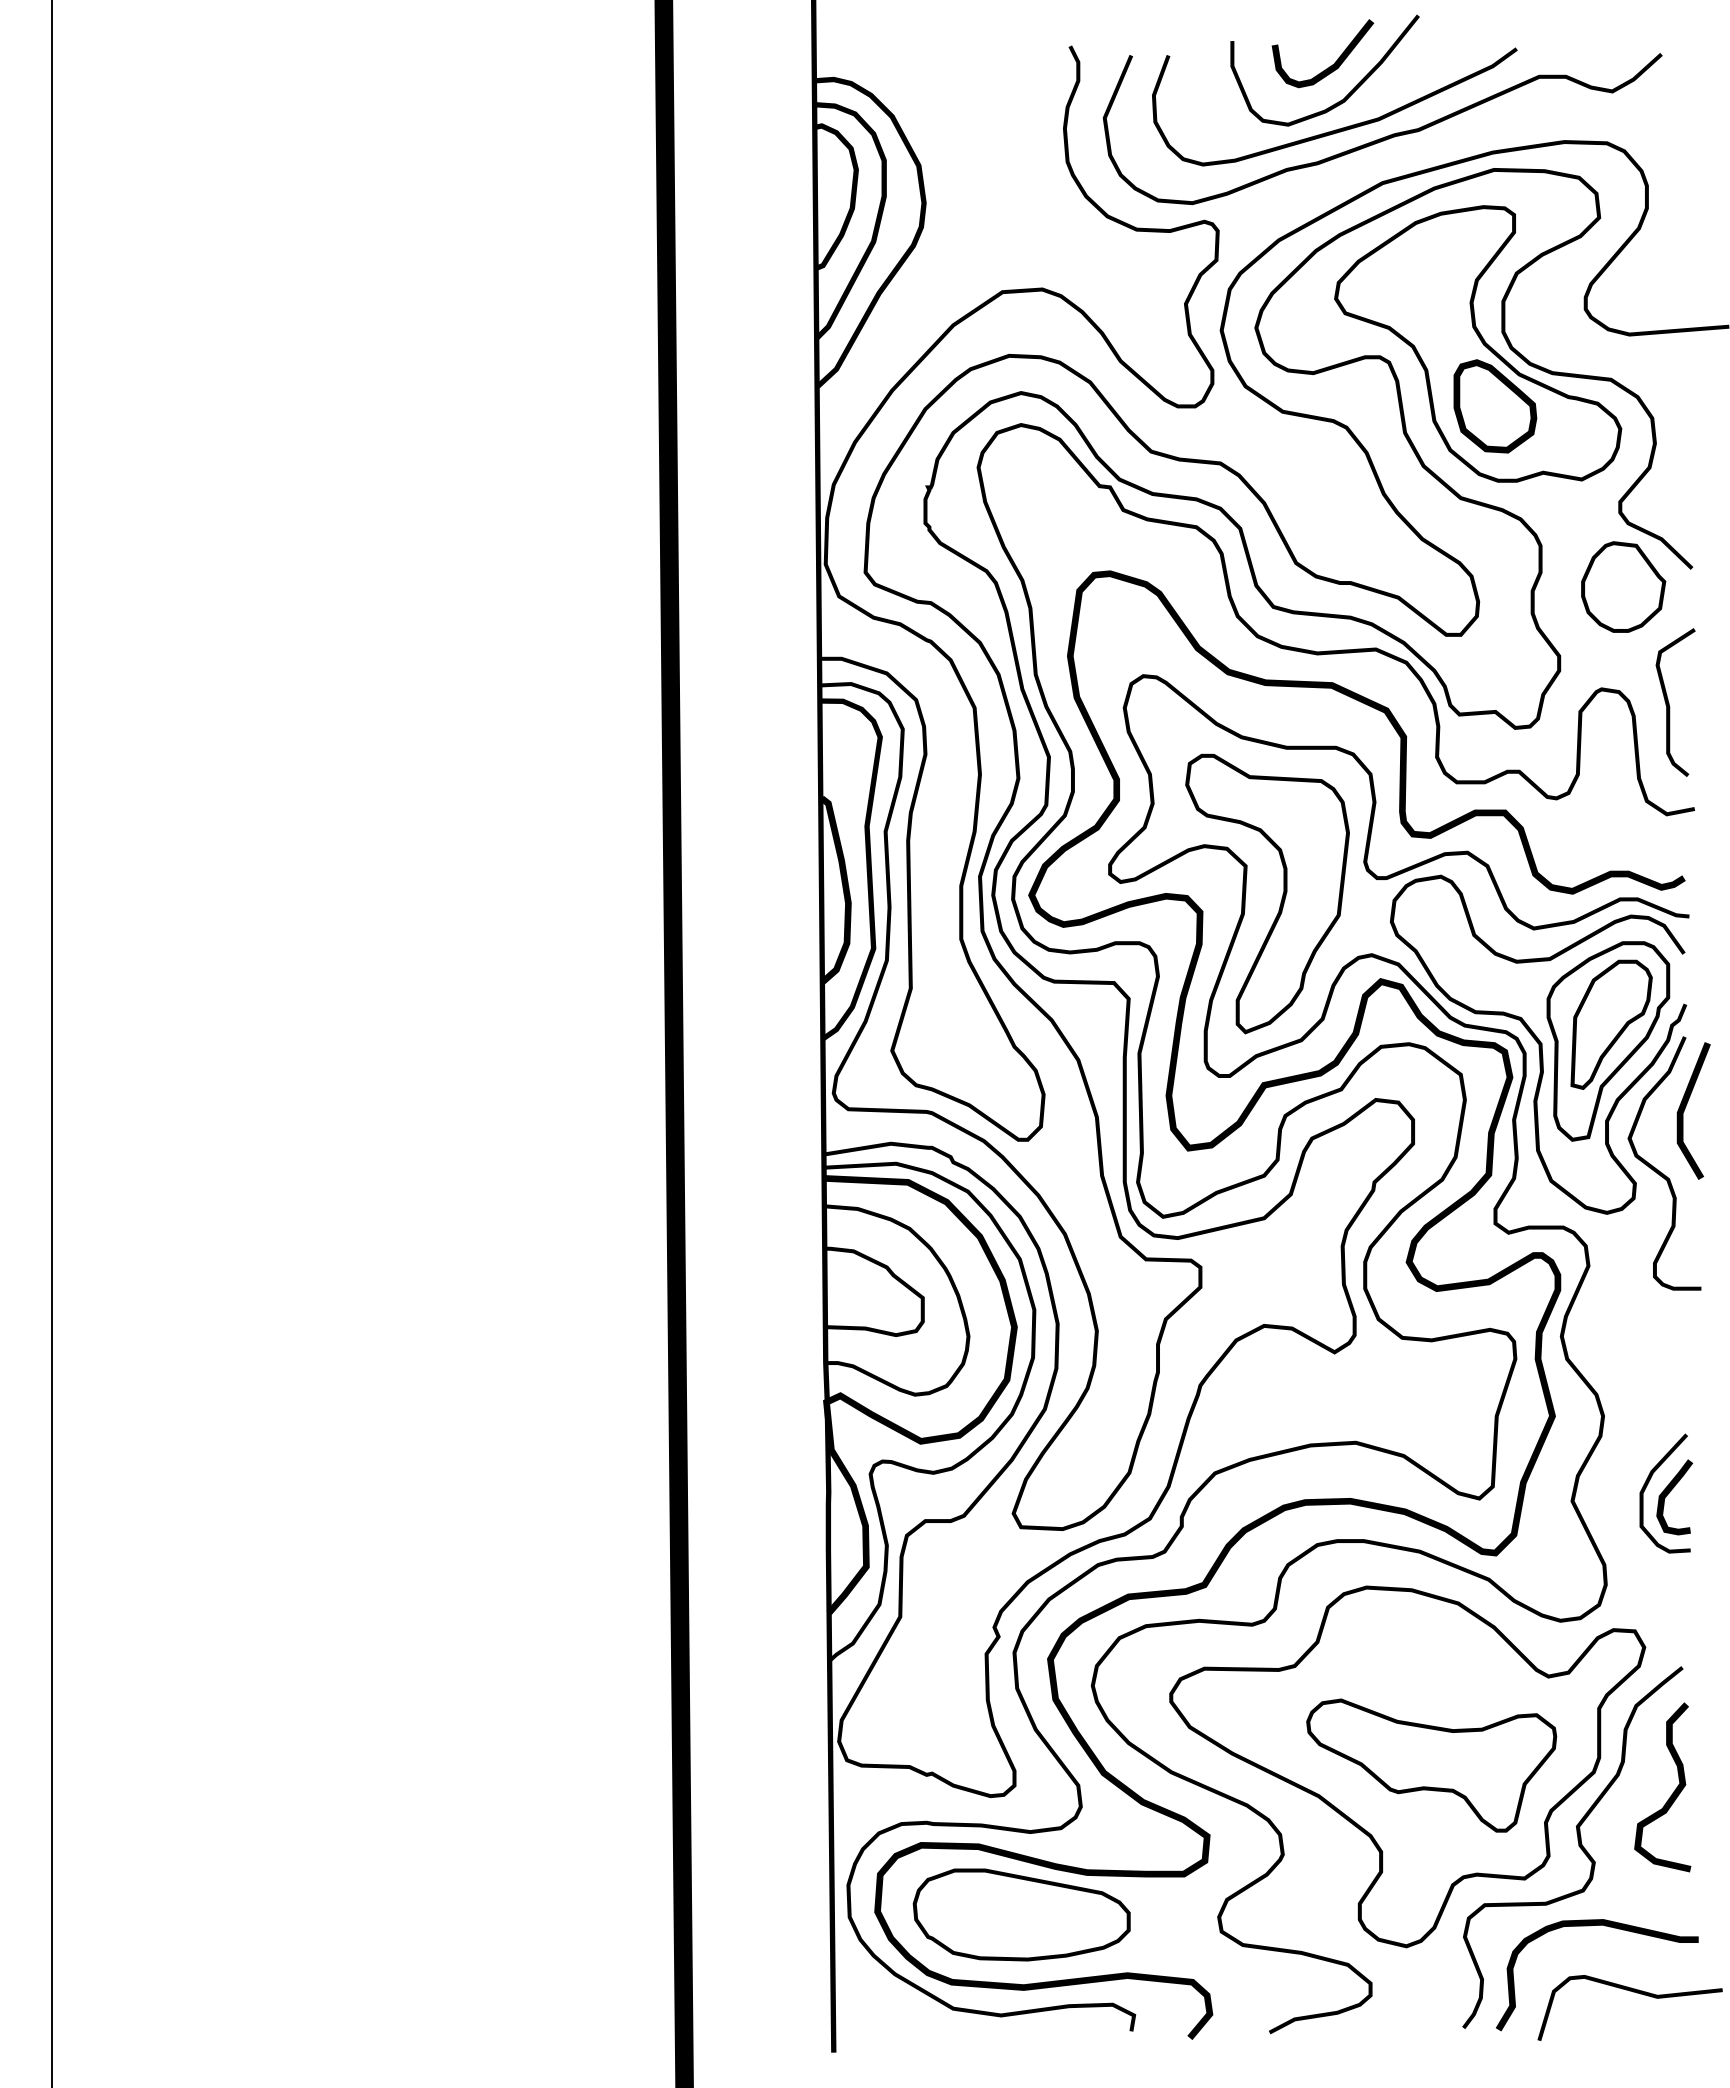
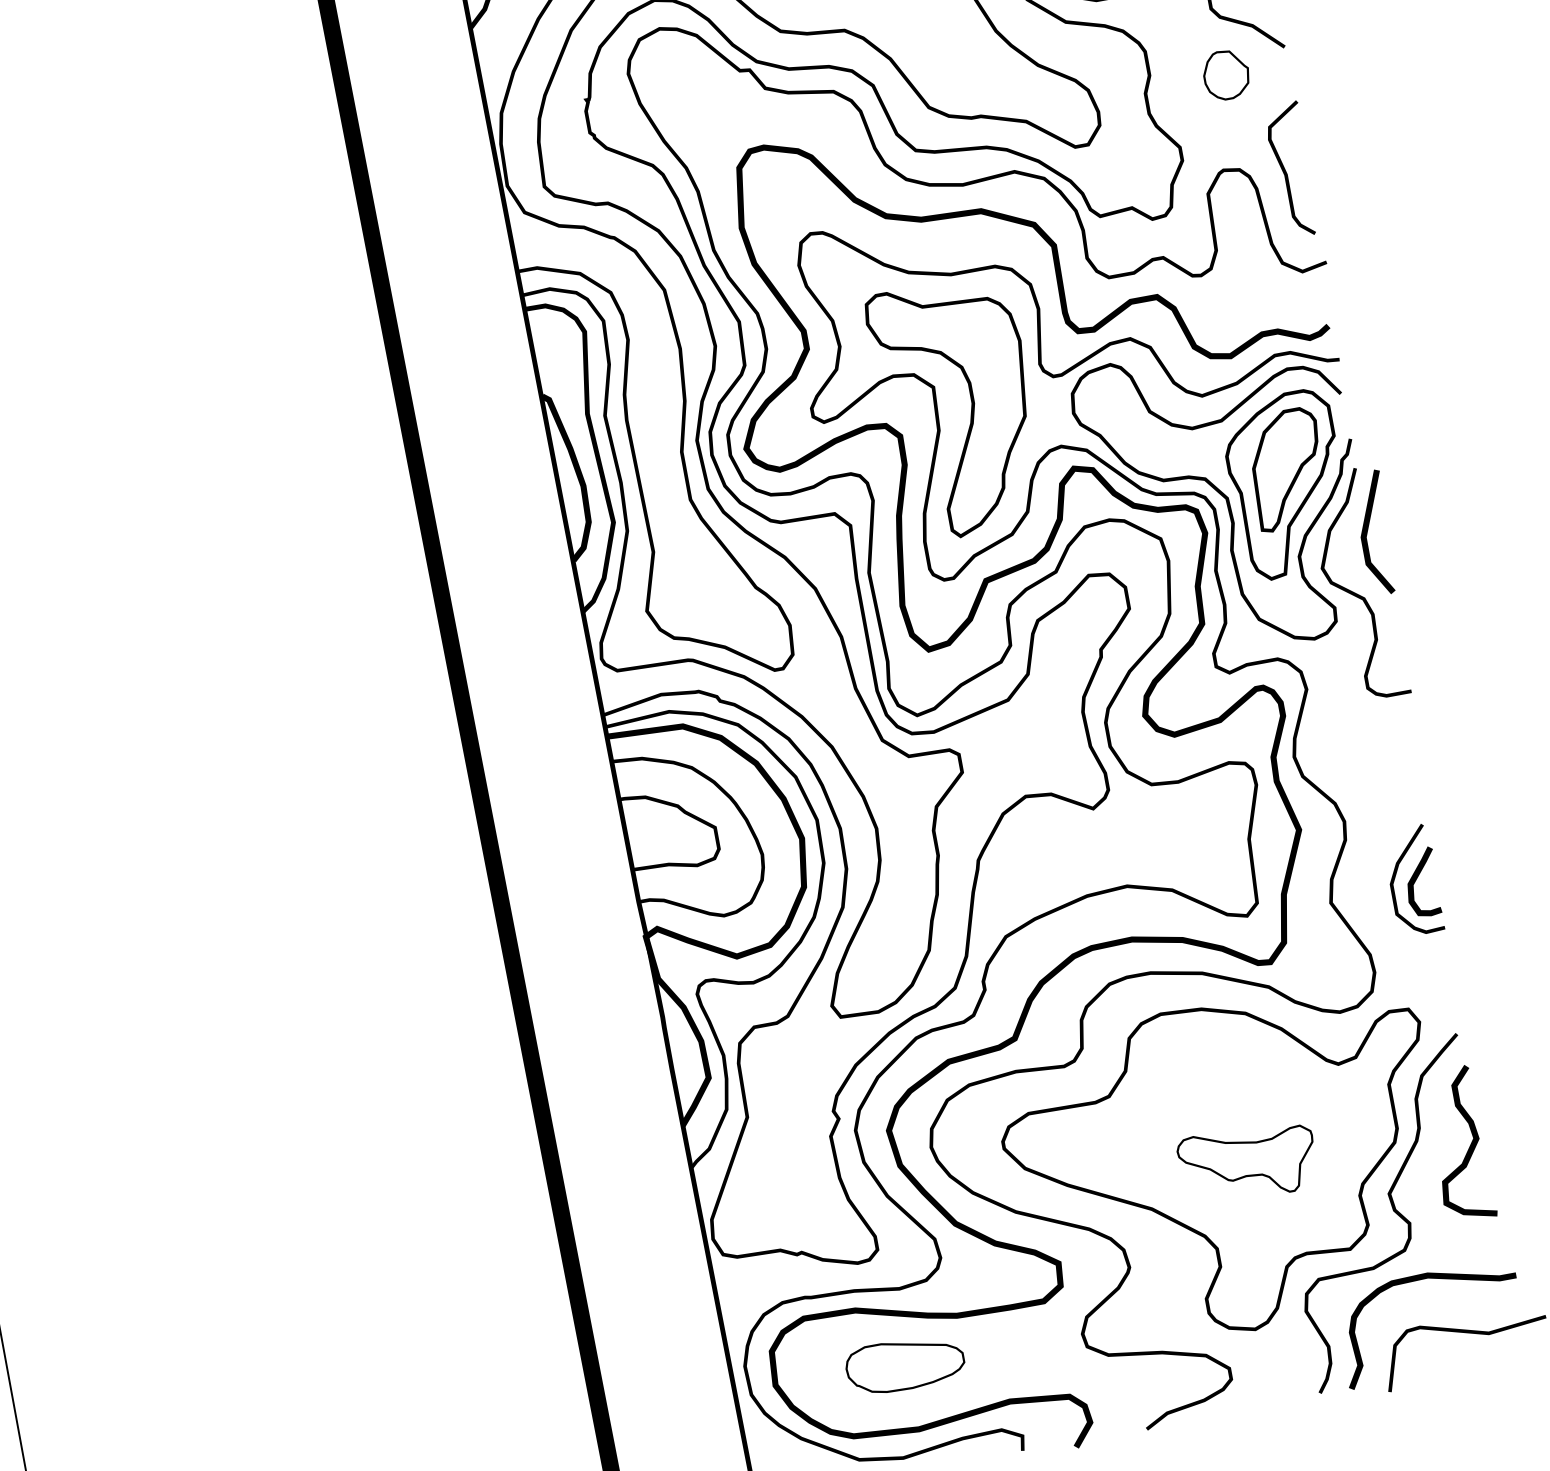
part: (1623, 586) -> (1226, 74), size x0.6
part: (1431, 1765) -> (1248, 1163), size x0.6
part: (1021, 1914) -> (905, 1364), size x0.6

